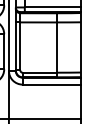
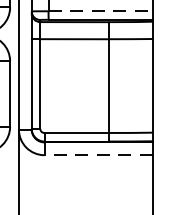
line: (52, 7) -> (100, 11), solid -> dashed
line: (51, 84) -> (98, 154), solid -> dashed

